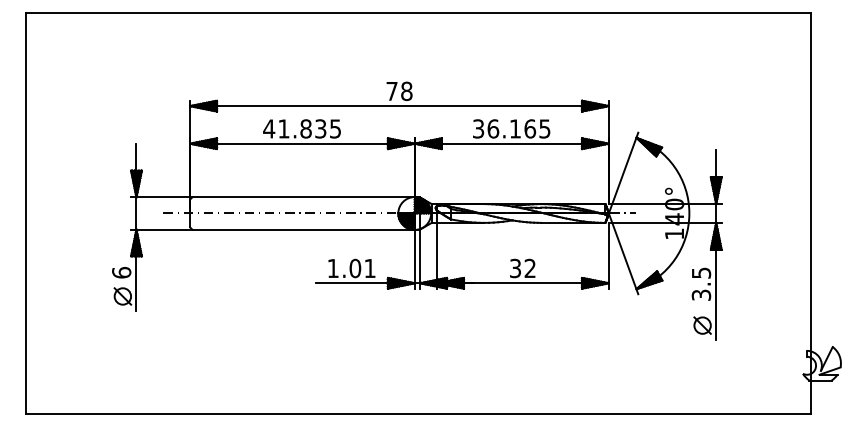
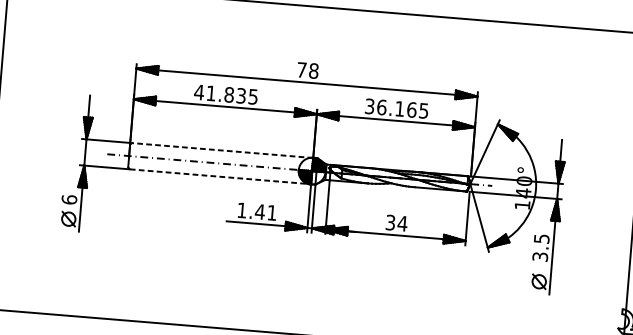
line: (303, 197) -> (222, 150), solid -> dashed
line: (304, 229) -> (221, 176), solid -> dashed
text: (530, 267) -> (402, 222), 32 -> 34
text: (355, 268) -> (260, 211), 1.01 -> 1.41

